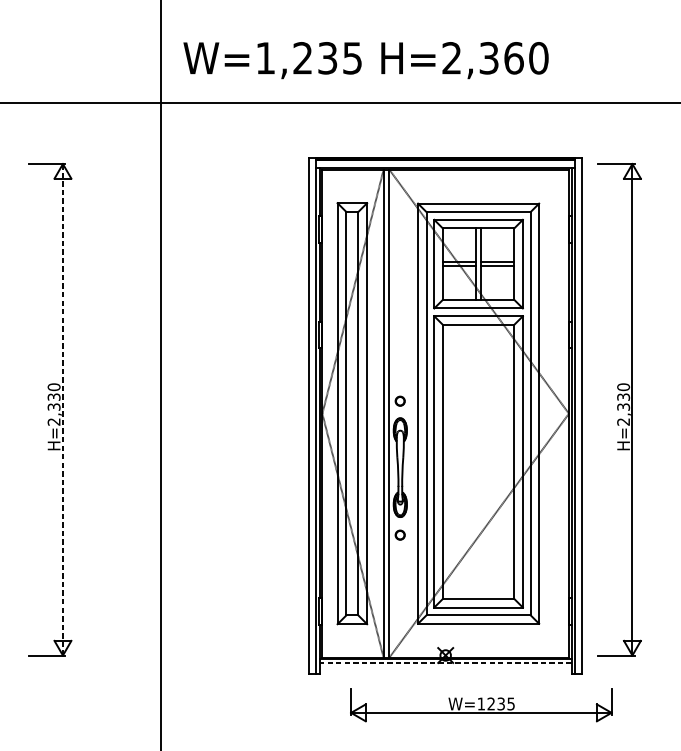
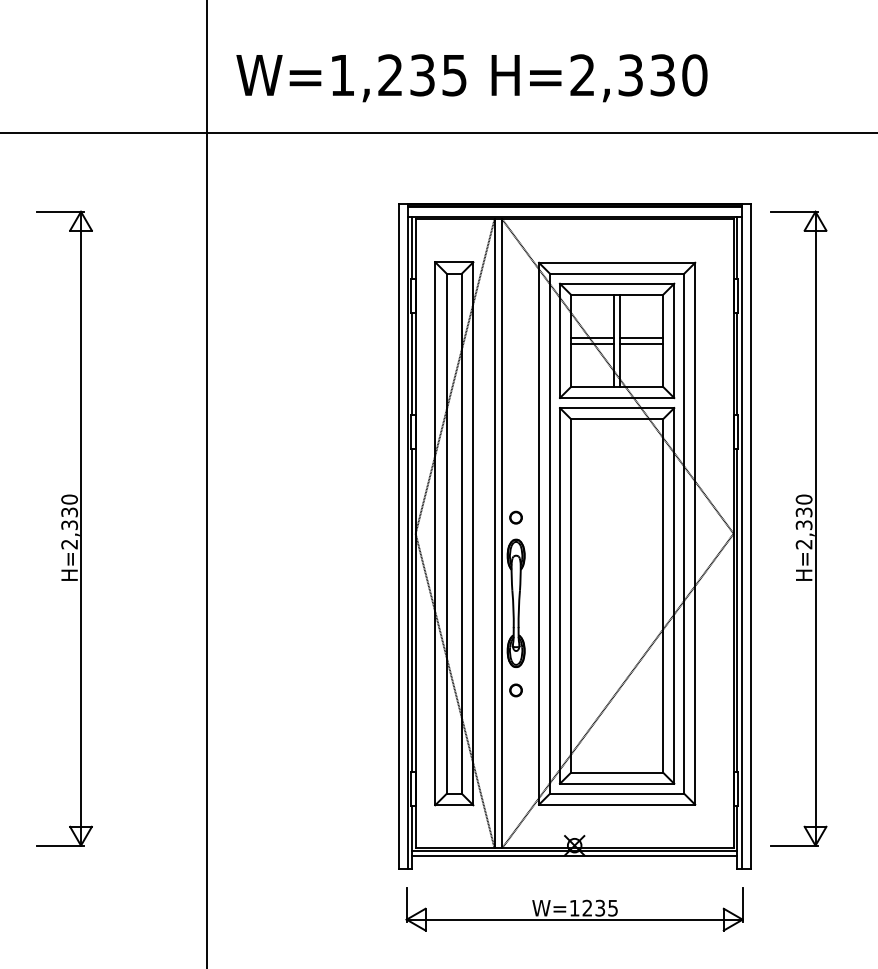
text: (513, 58) -> (662, 75), H=2,360 -> H=2,330
line: (63, 409) -> (81, 528), dashed -> solid
line: (445, 663) -> (574, 855), dashed -> solid
part: (481, 705) -> (574, 909), moved

